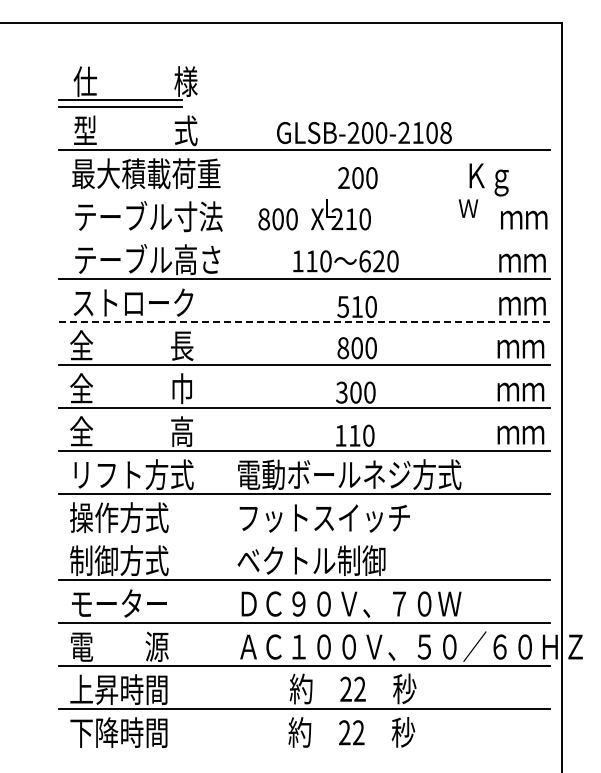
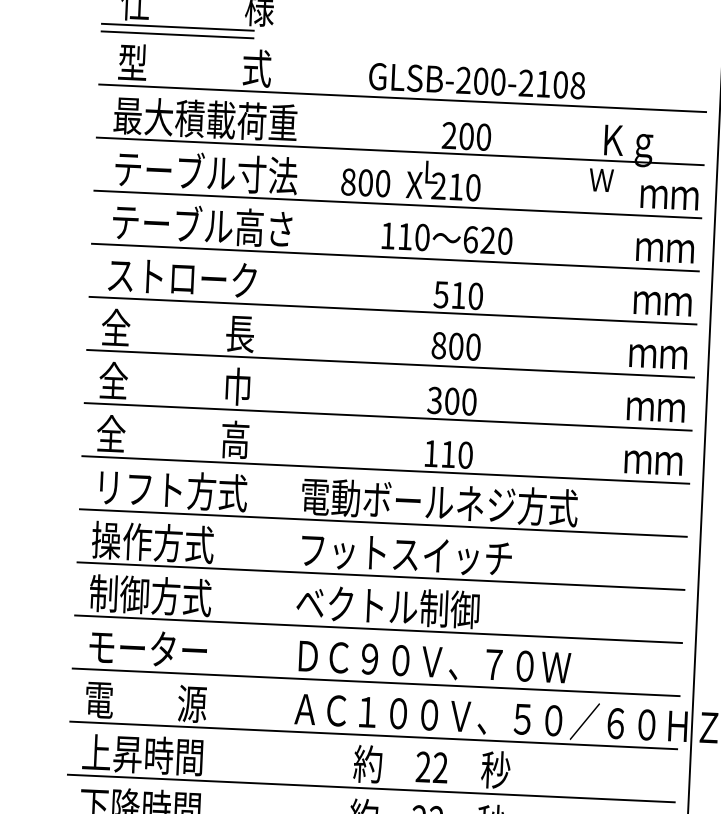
line: (304, 192) -> (399, 151), added
line: (304, 235) -> (397, 204), added
line: (304, 321) -> (392, 310), dashed -> solid
line: (304, 536) -> (380, 576), added

